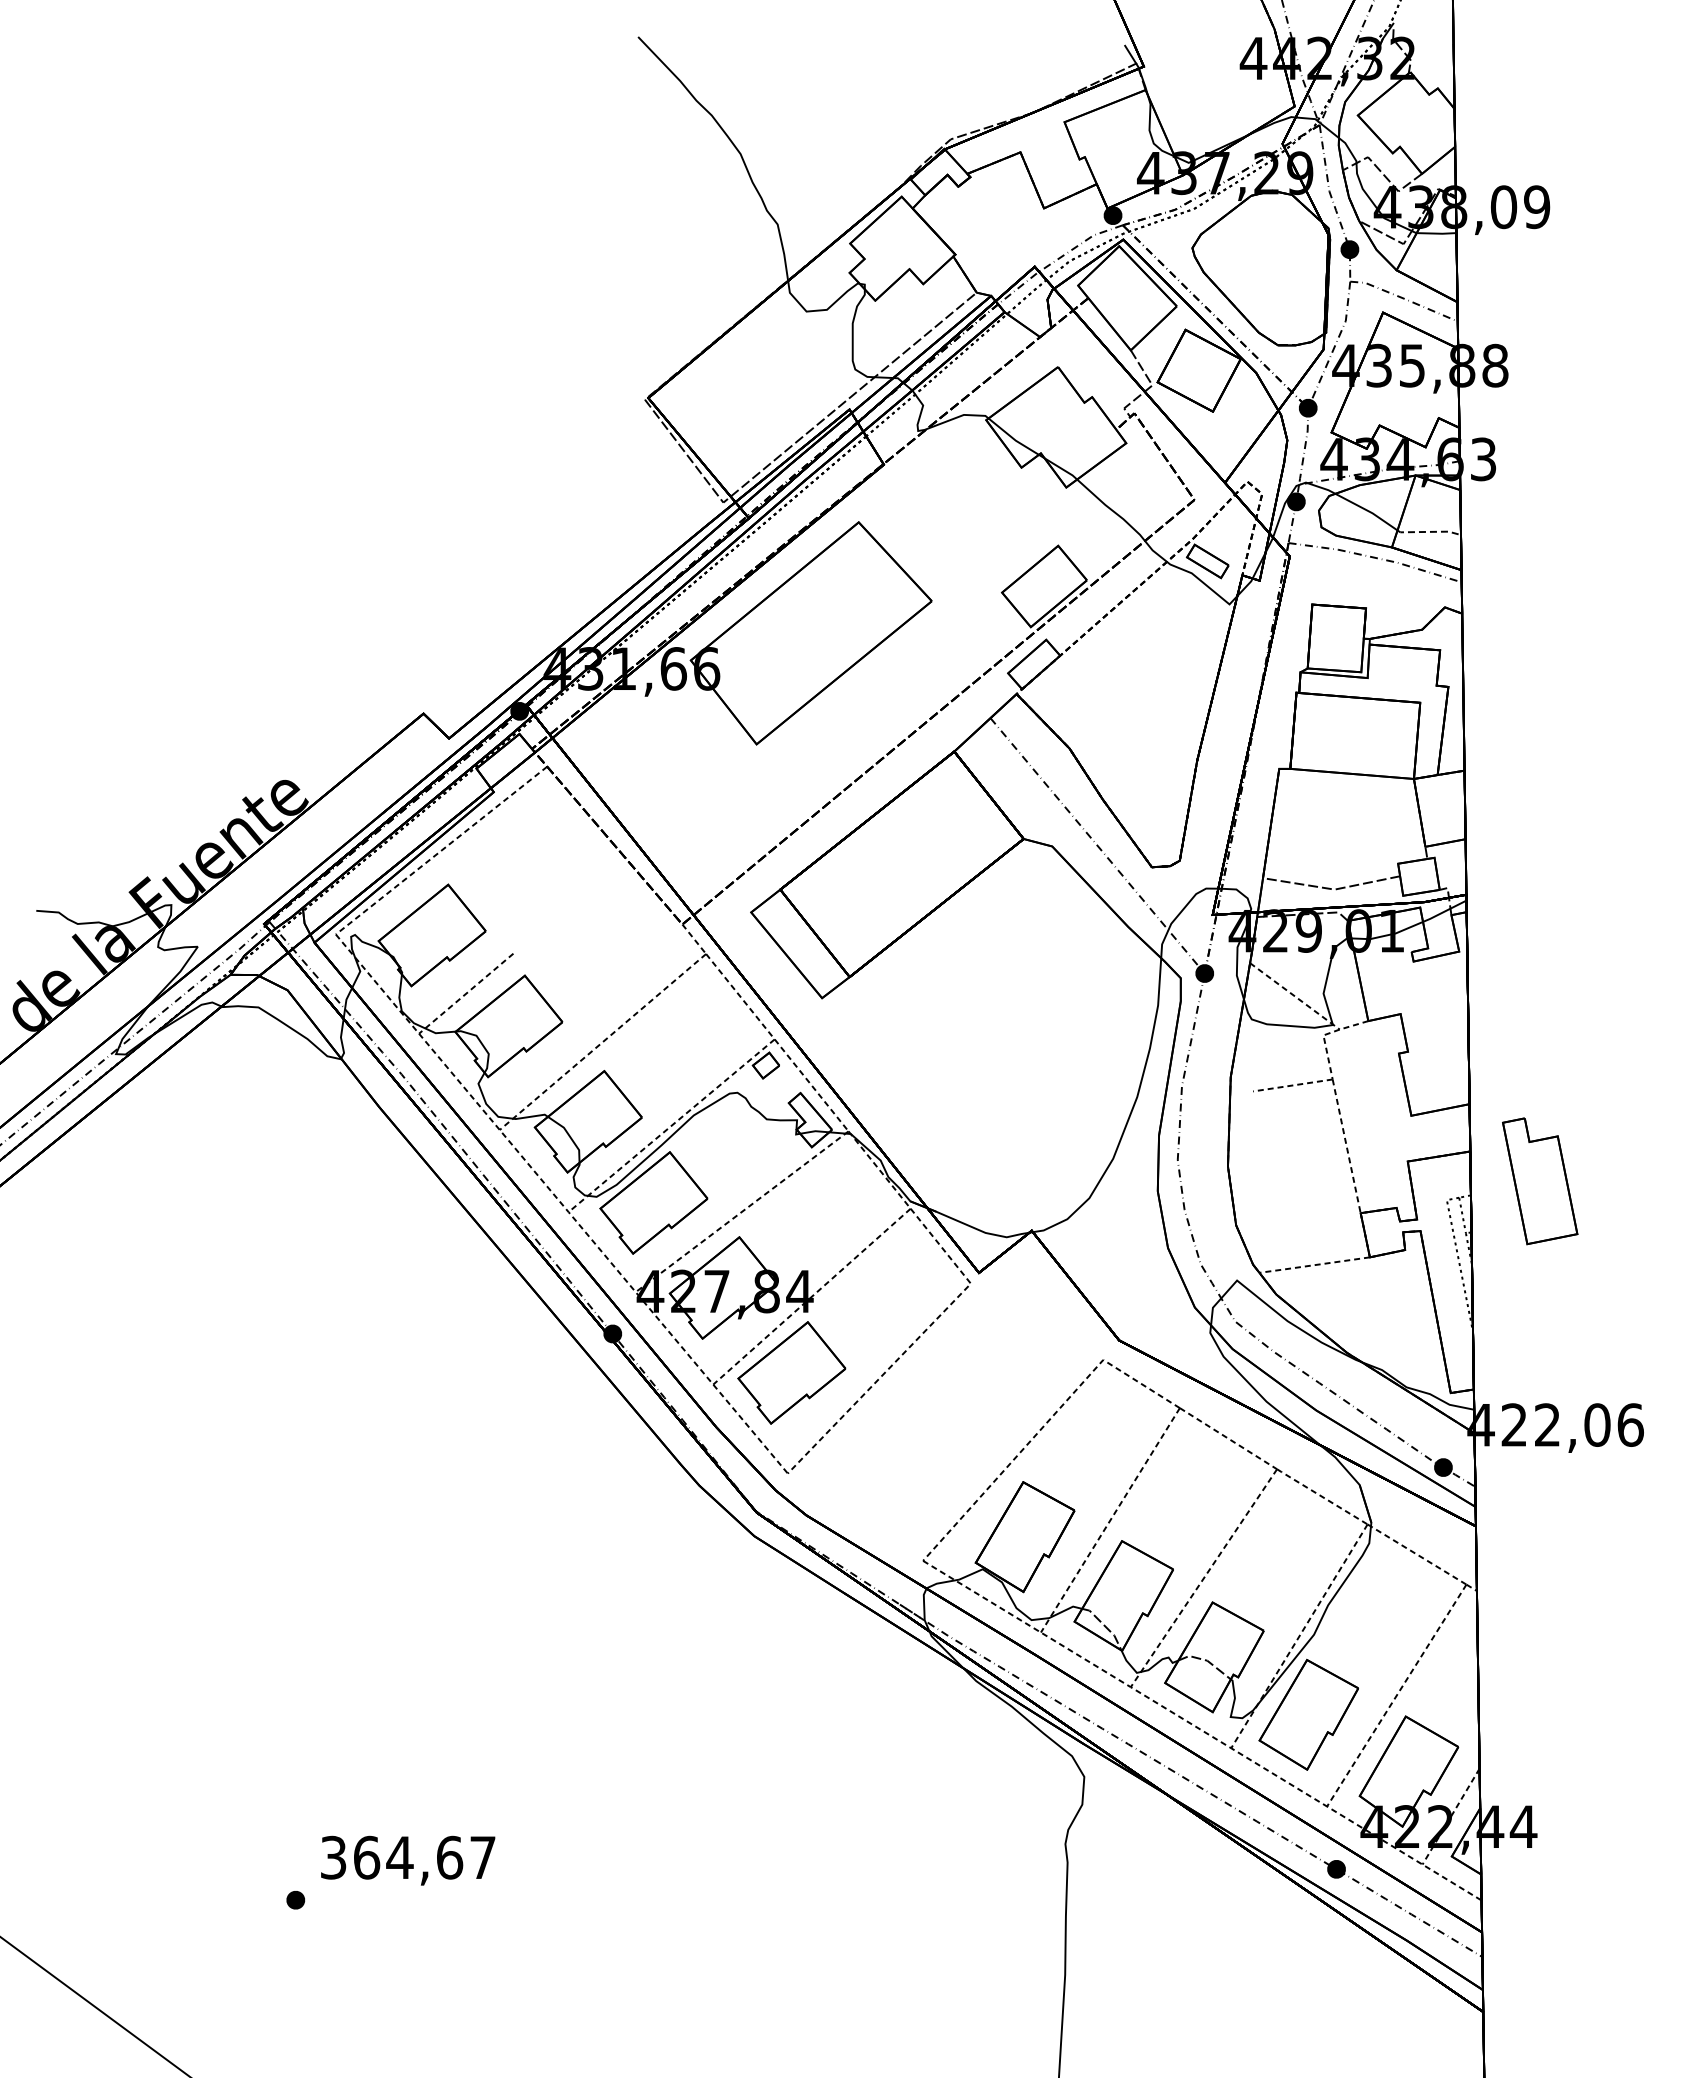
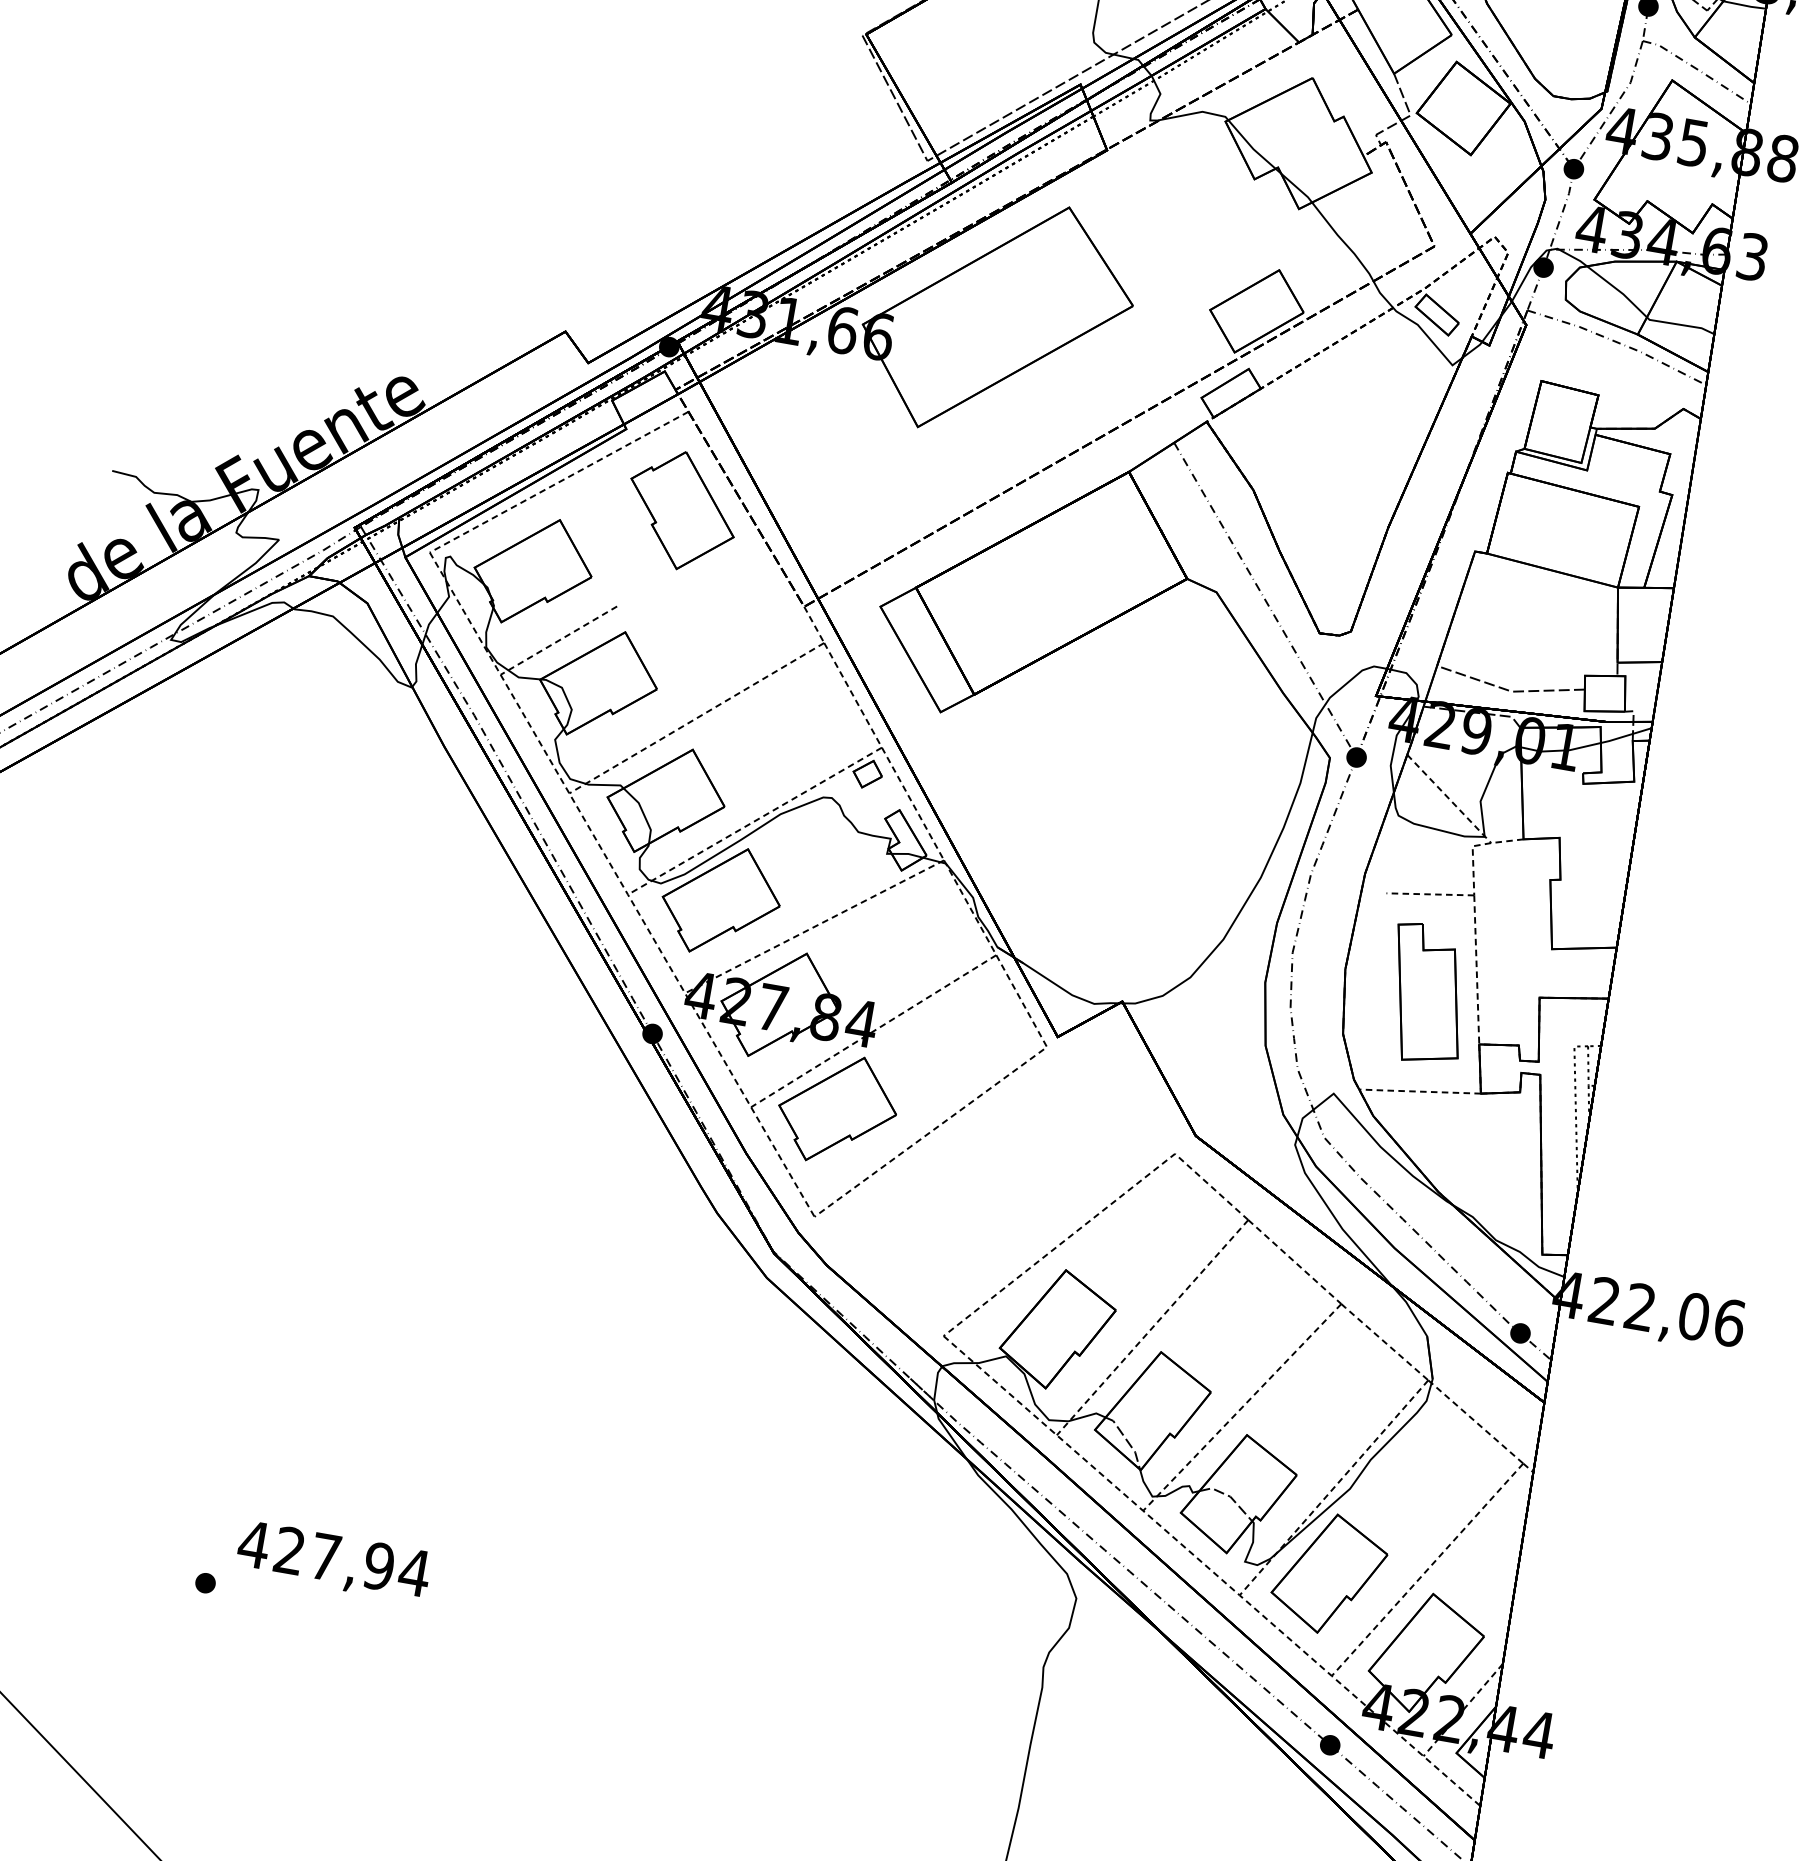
line: (1428, 531) -> (1680, 324), dashed -> solid
part: (556, 856) -> (681, 510), added
part: (1540, 1181) -> (1427, 994), moved
text: (407, 1857) -> (333, 1558), 364,67 -> 427,94

